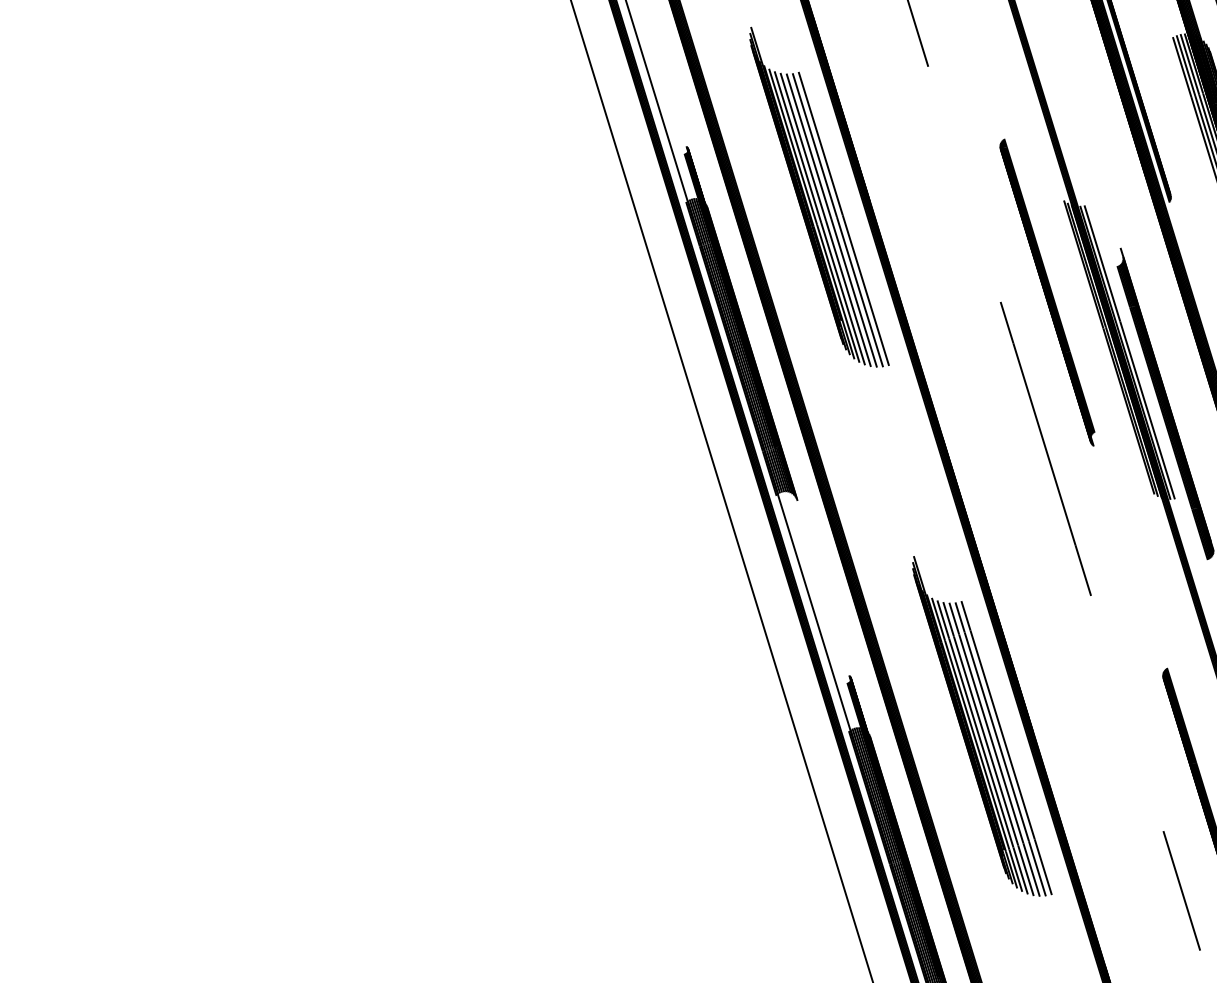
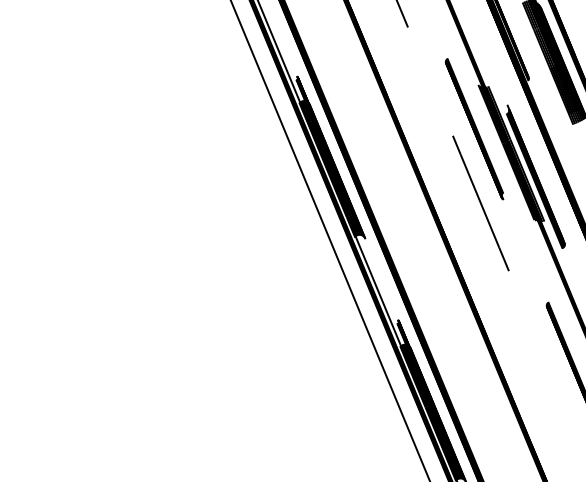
part: (819, 197) -> (362, 94), removed
part: (982, 727) -> (463, 338), removed
line: (1180, 889) -> (564, 406), removed

